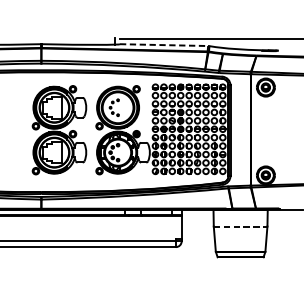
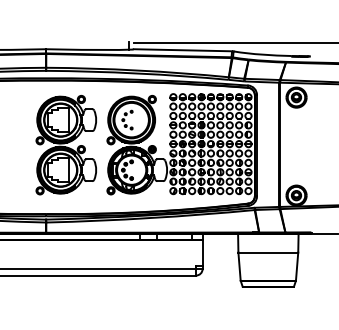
line: (164, 45) -> (183, 50), dashed -> solid
line: (240, 226) -> (268, 252), dashed -> solid

